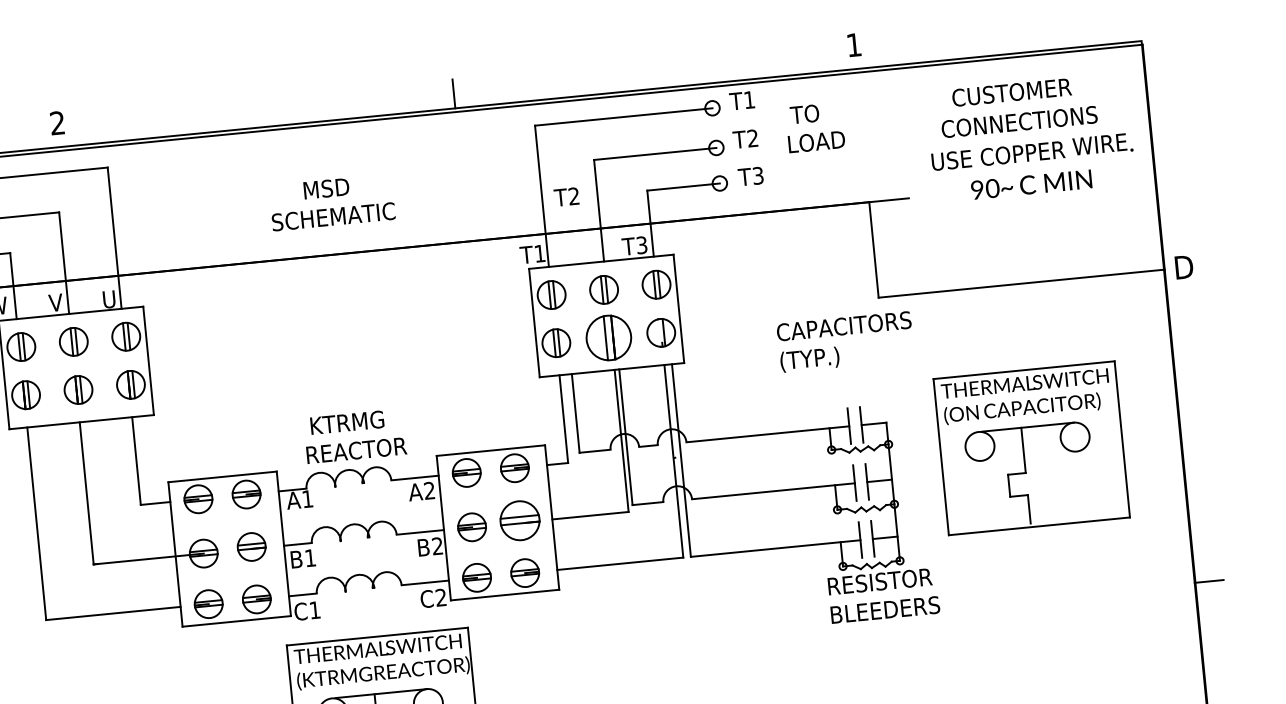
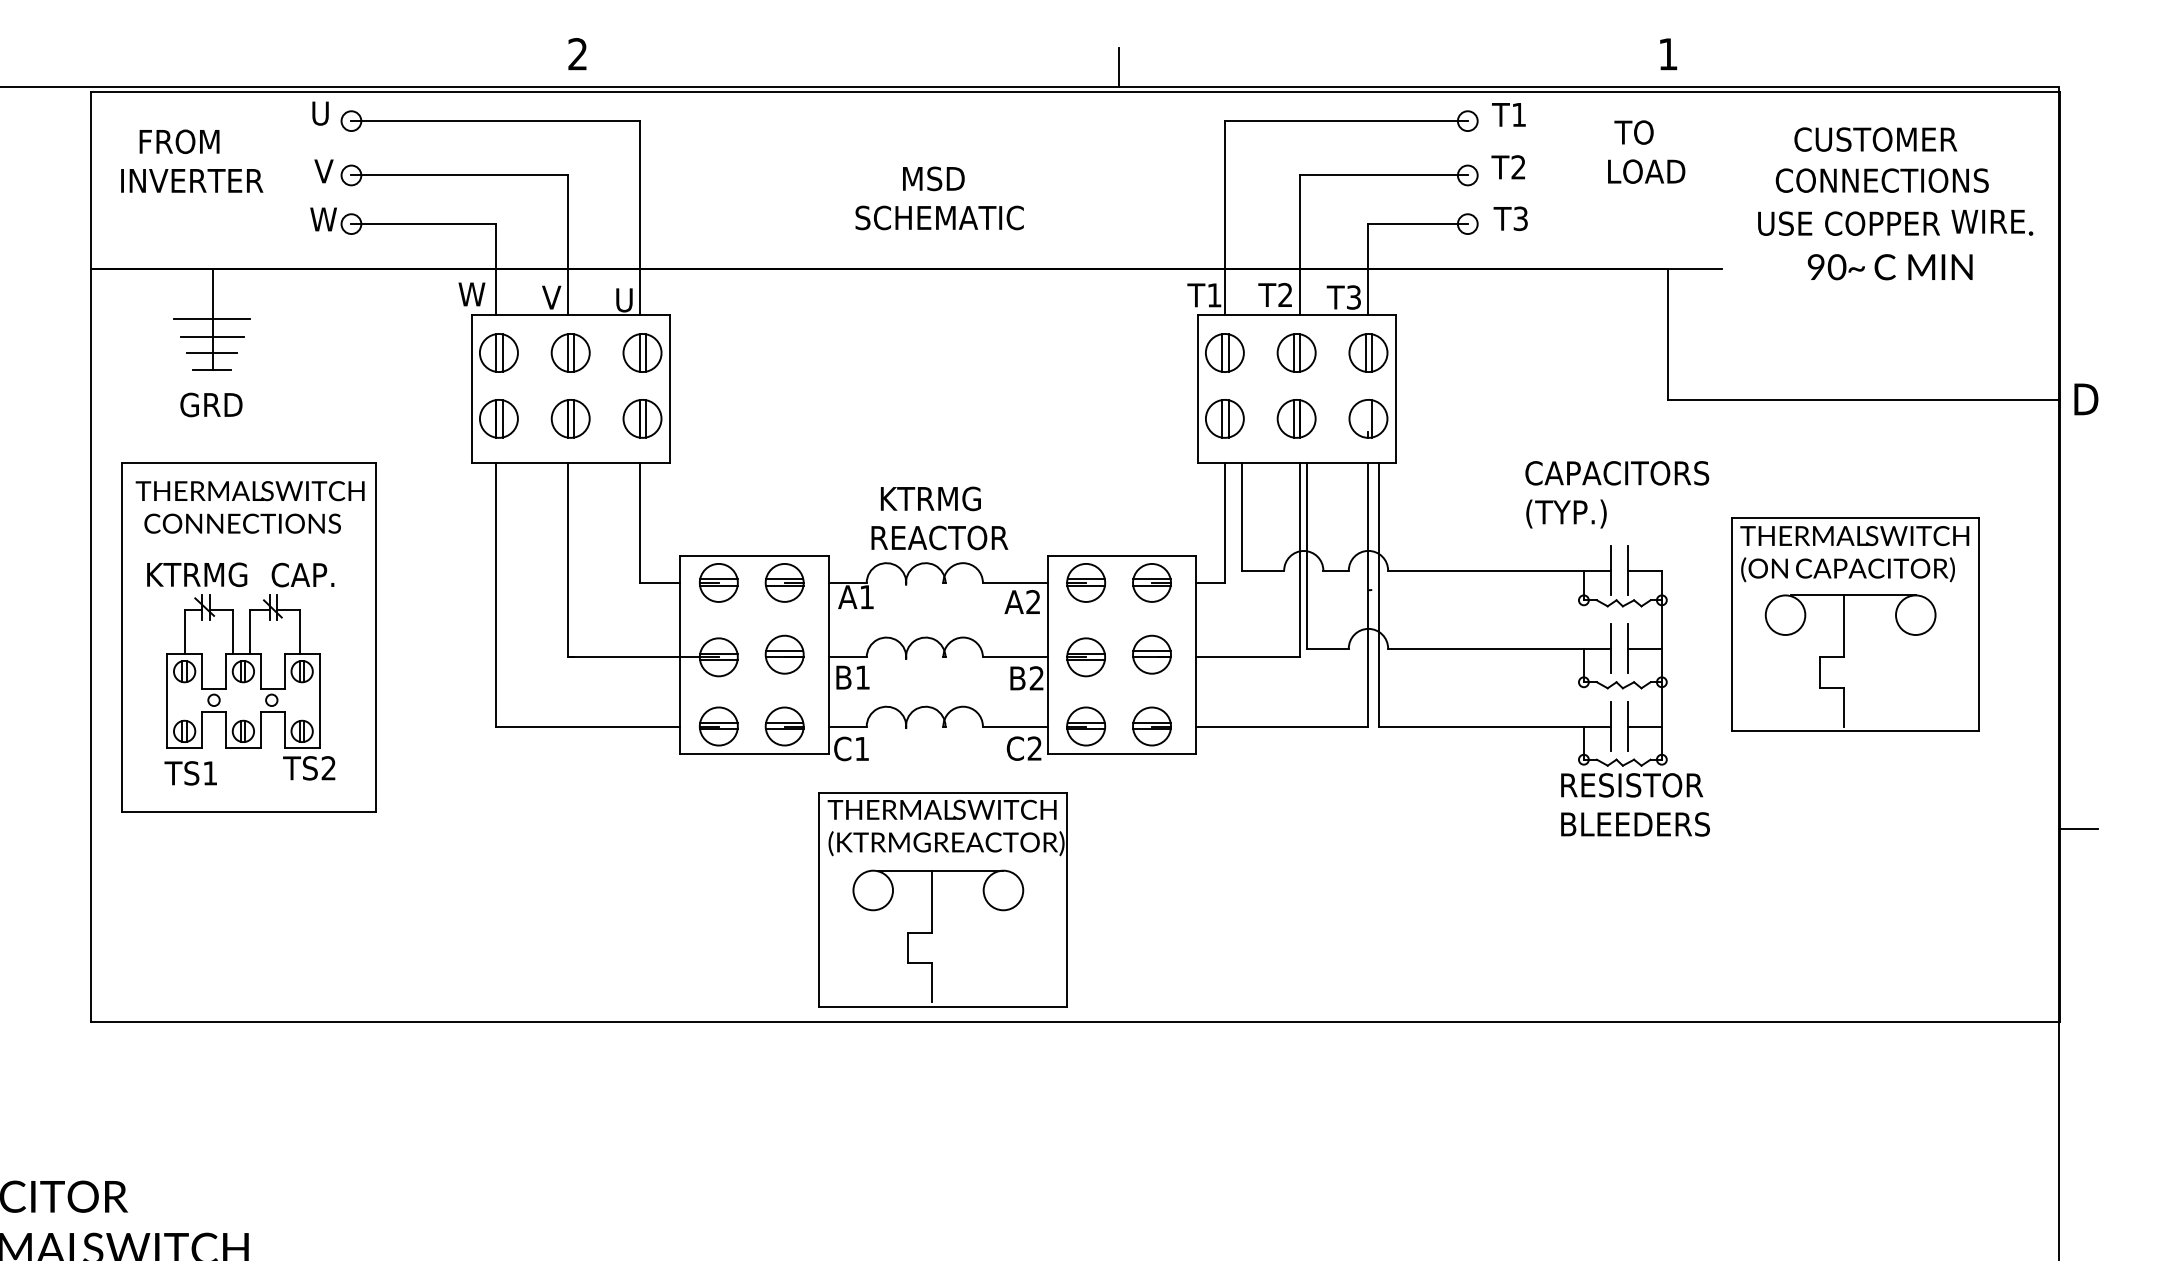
text: (815, 127) -> (1646, 151), moved
text: (566, 196) -> (1274, 294), moved
part: (608, 337) -> (1296, 418), size x0.62
text: (845, 341) -> (1617, 494), moved
part: (519, 520) -> (1151, 654), size x0.71

